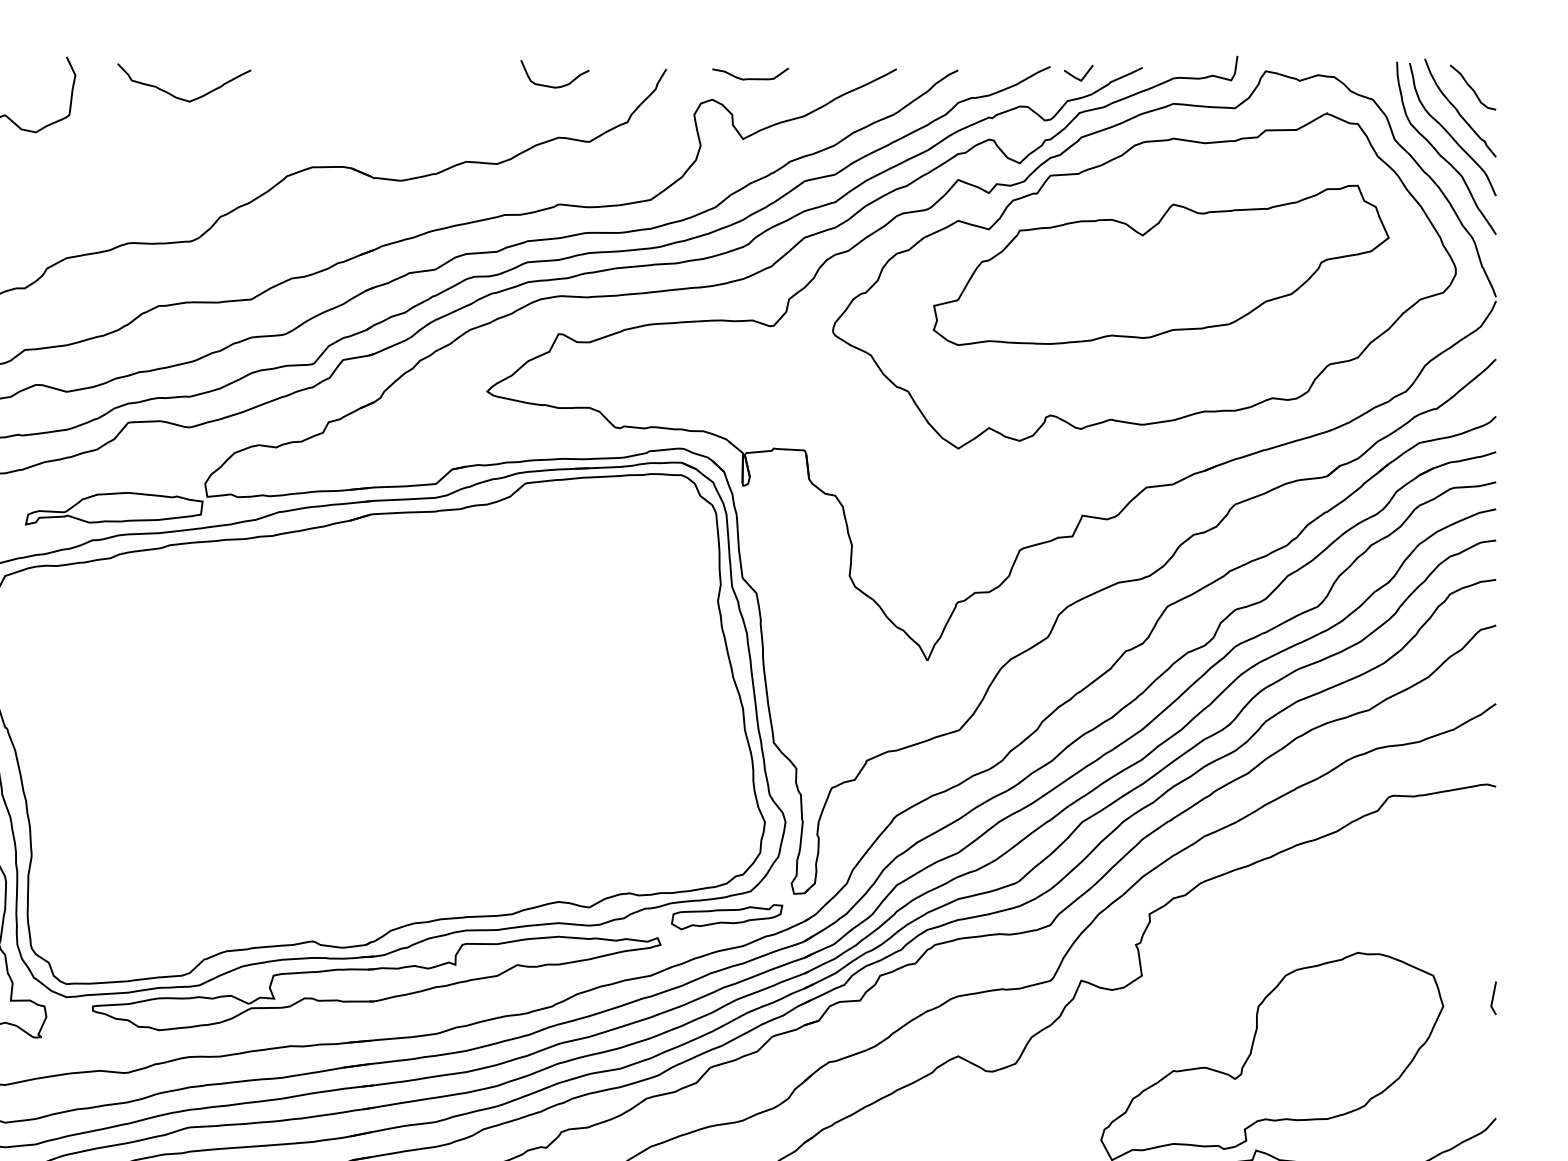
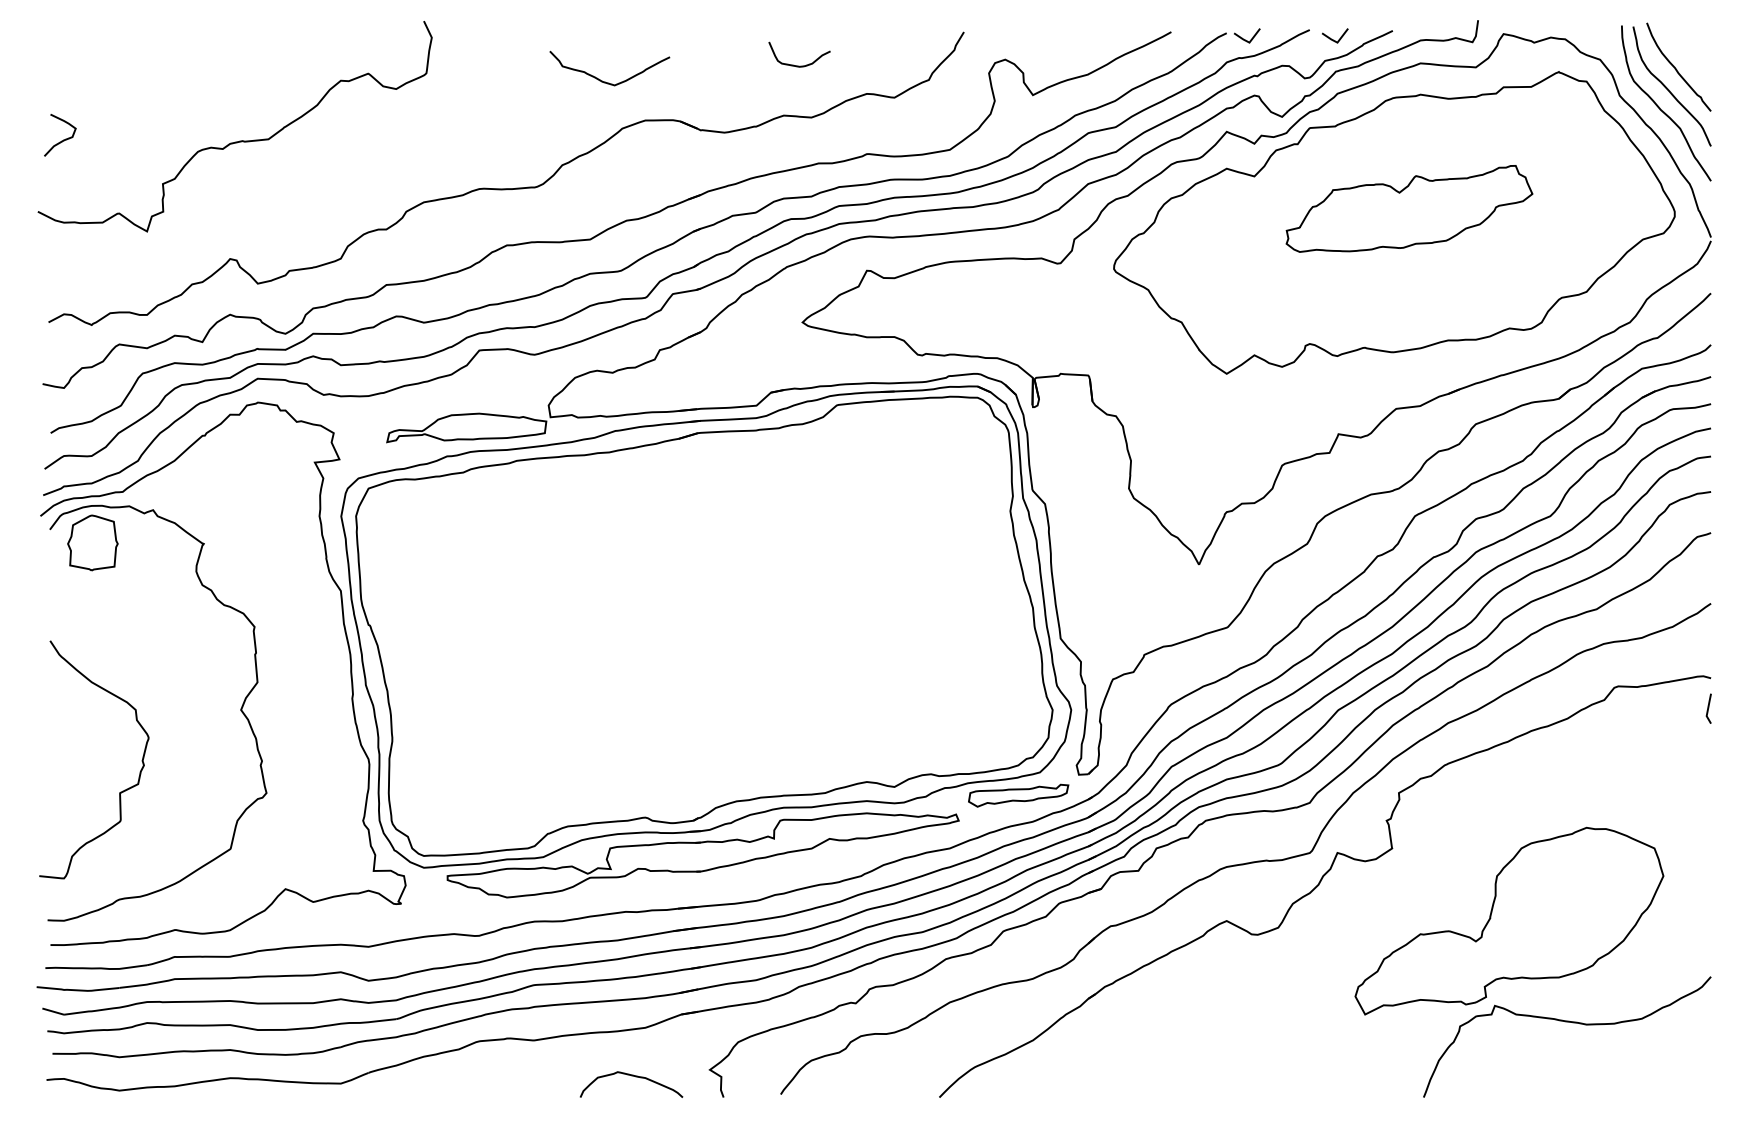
line: (979, 77) -> (1245, 39), added
curve: (750, 78) -> (1039, 40), removed
curve: (554, 86) -> (799, 65), moved
curve: (1472, 87) -> (1689, 48), removed
curve: (179, 97) -> (605, 81), moved
part: (1161, 265) -> (1409, 208), size x0.6
line: (1493, 998) -> (1708, 708), moved

